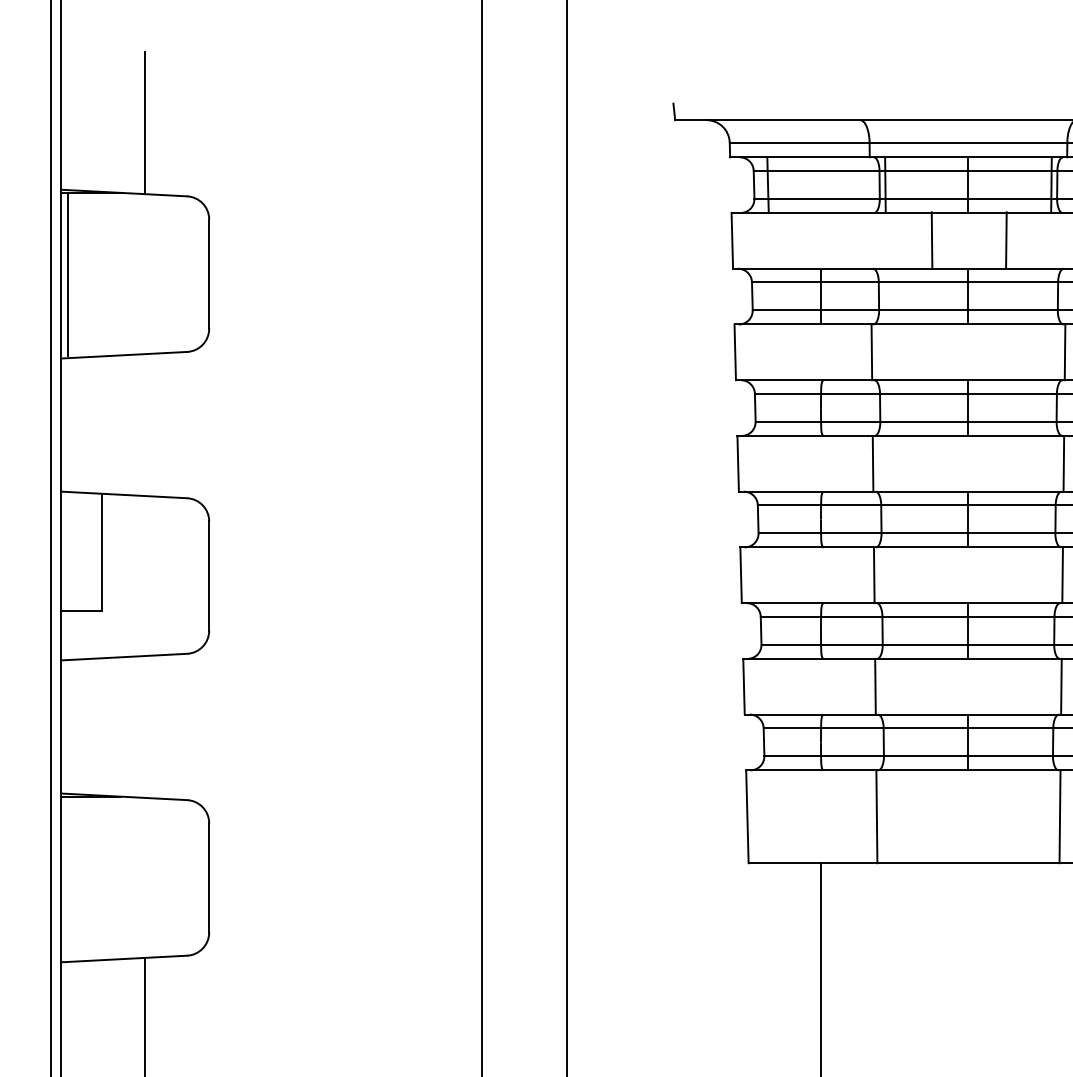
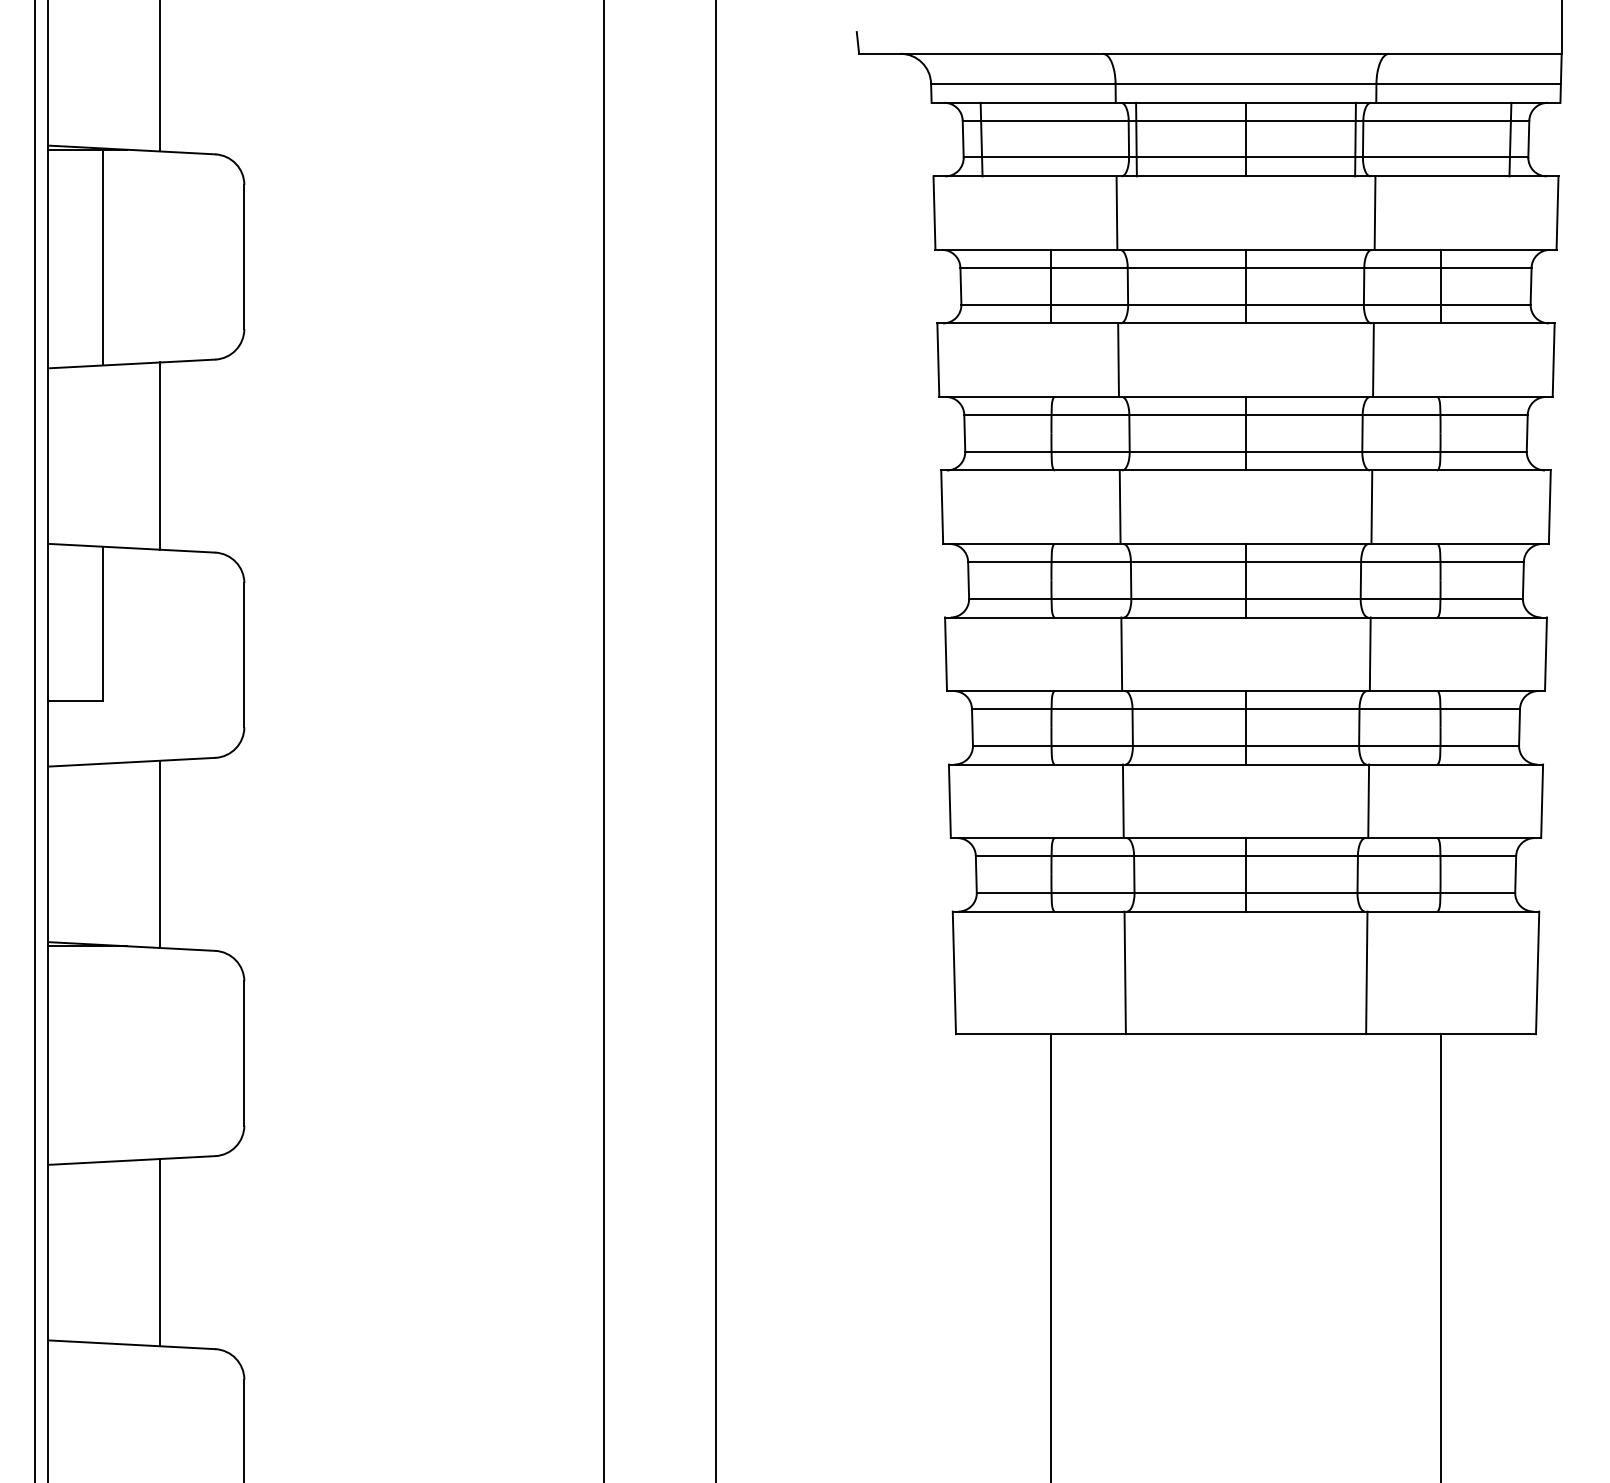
line: (931, 239) -> (1116, 212), moved
line: (1005, 239) -> (1374, 212), moved
line: (68, 274) -> (103, 257), moved
line: (145, 424) -> (160, 455), added
line: (145, 726) -> (160, 853), added

